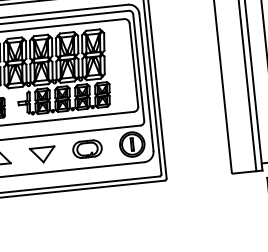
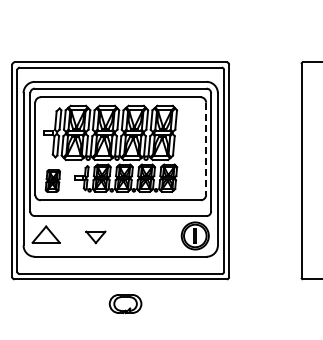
line: (134, 65) -> (206, 149), solid -> dashed
part: (87, 149) -> (125, 304), moved
part: (42, 155) -> (95, 237), size x0.7

